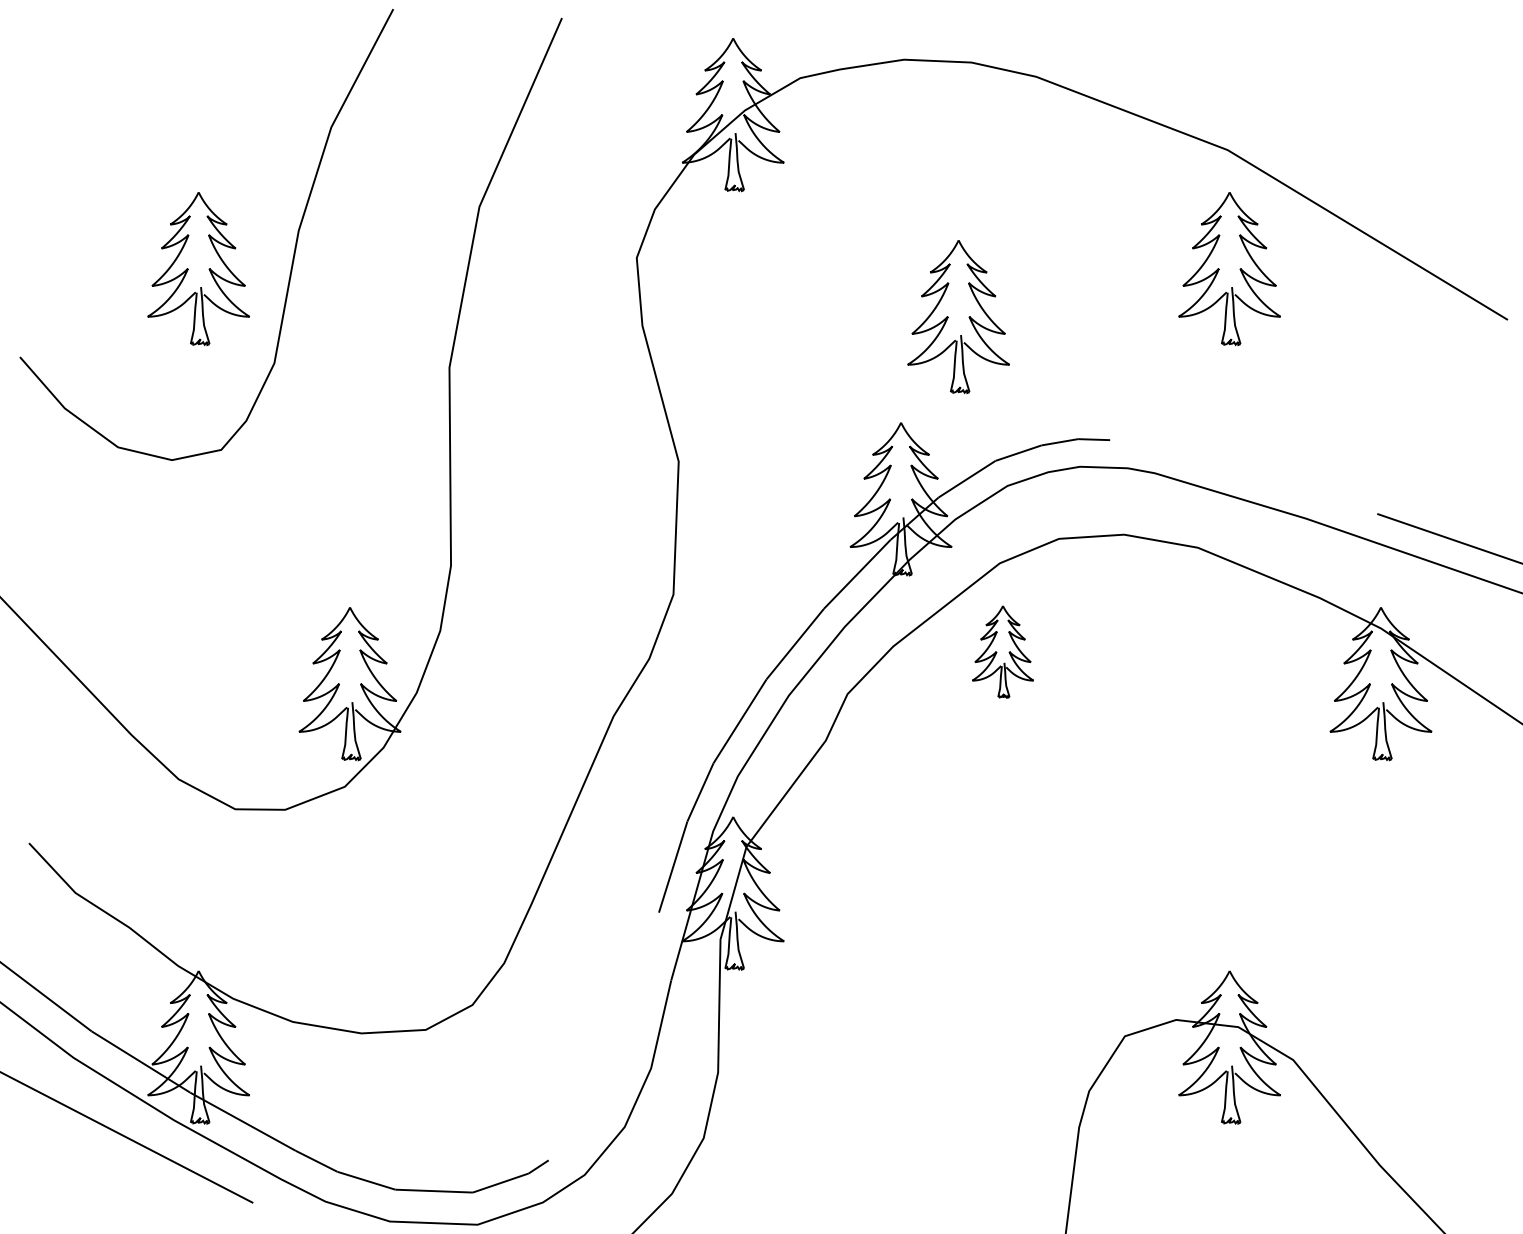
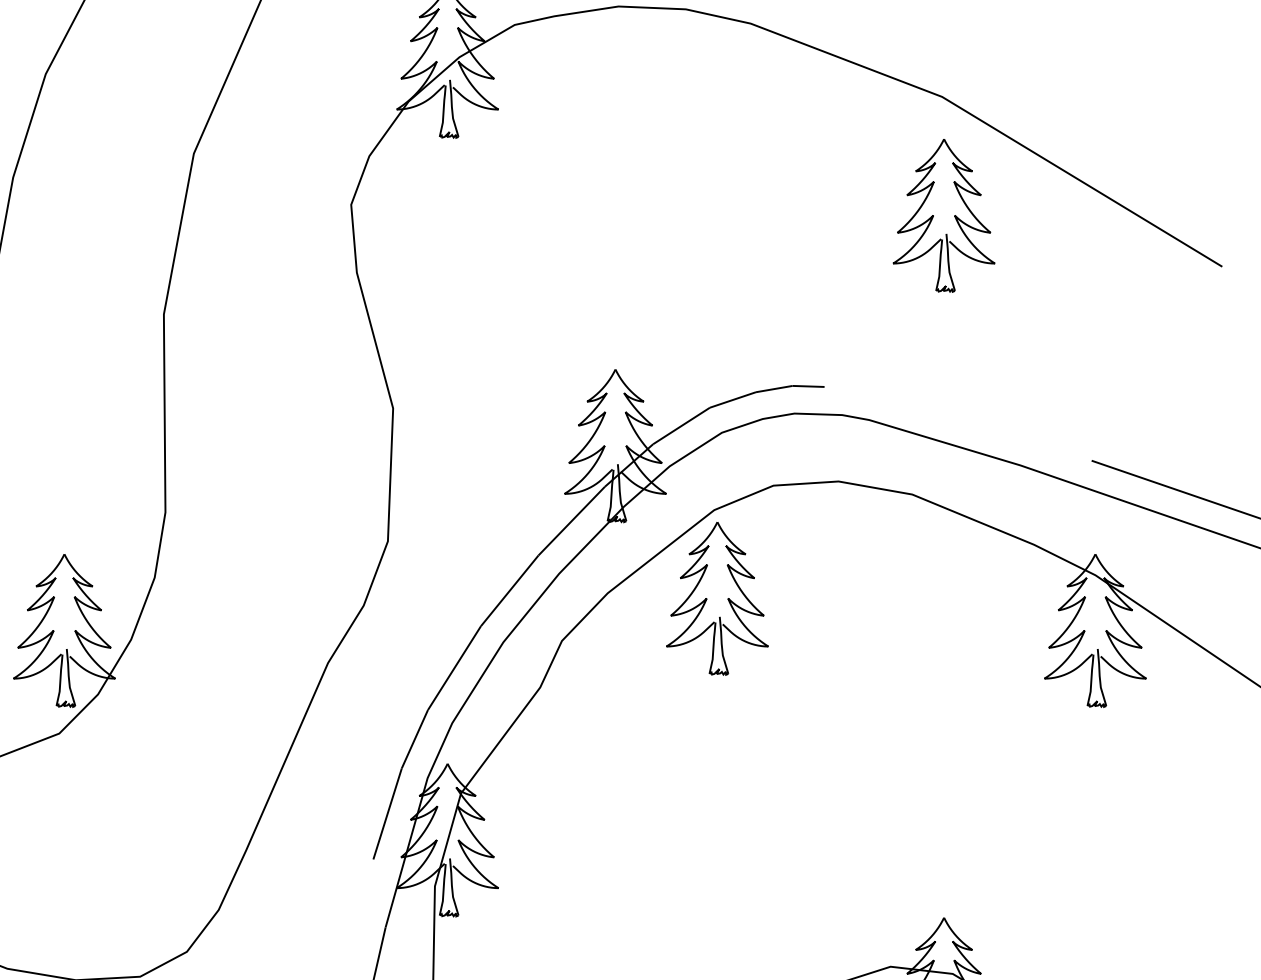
part: (958, 317) -> (672, 264), removed
part: (1002, 651) -> (716, 598), size x1.67

